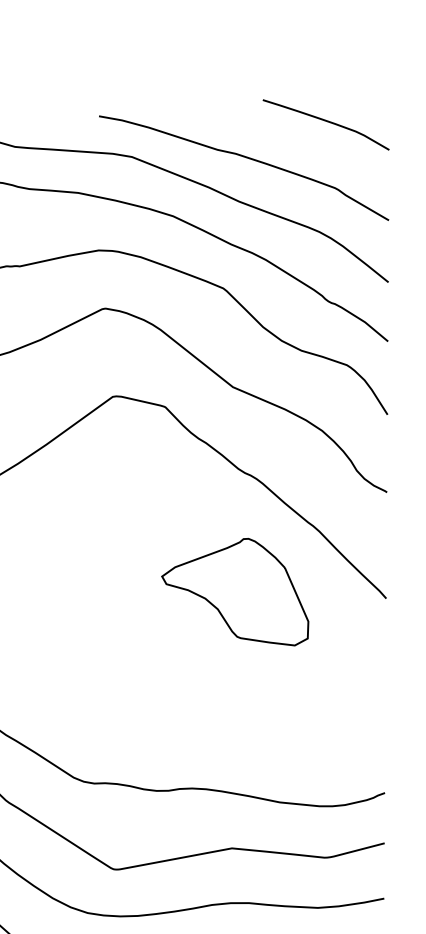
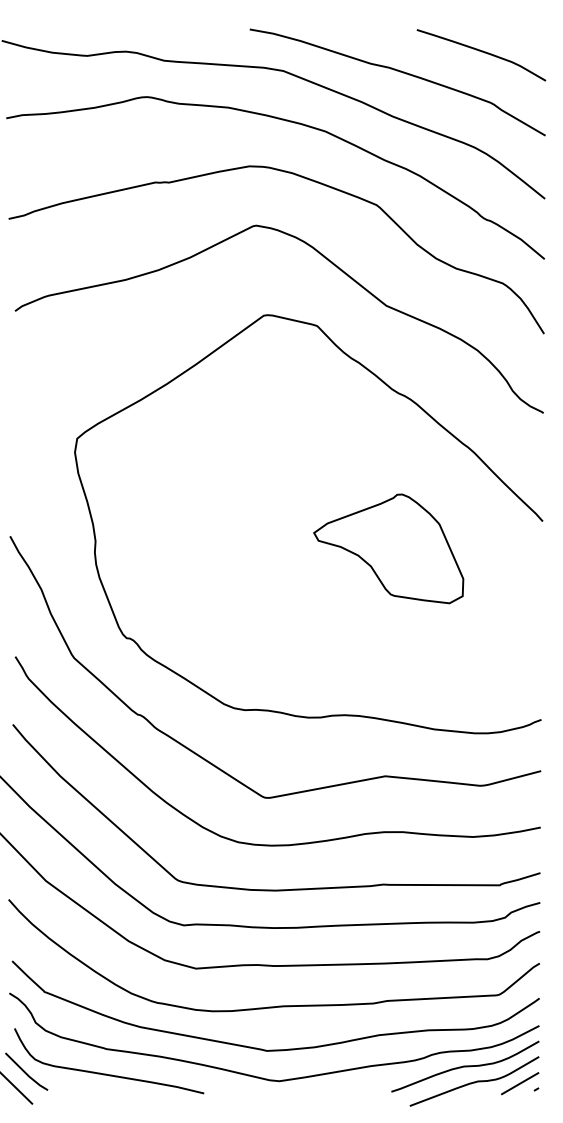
curve: (326, 122) -> (481, 52), moved
part: (235, 591) -> (388, 548), moved

